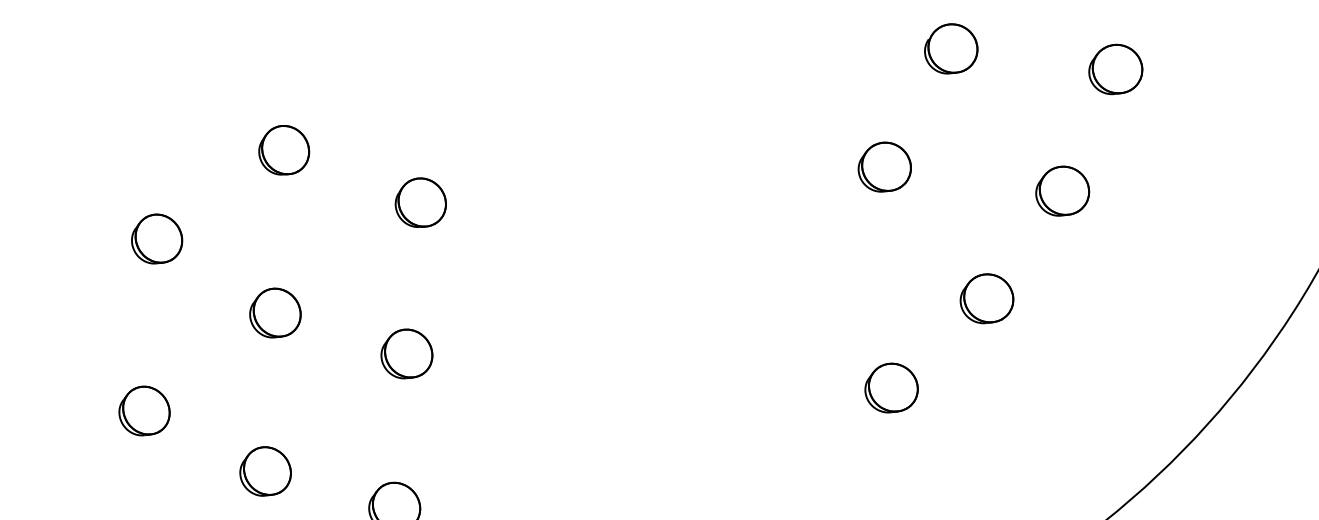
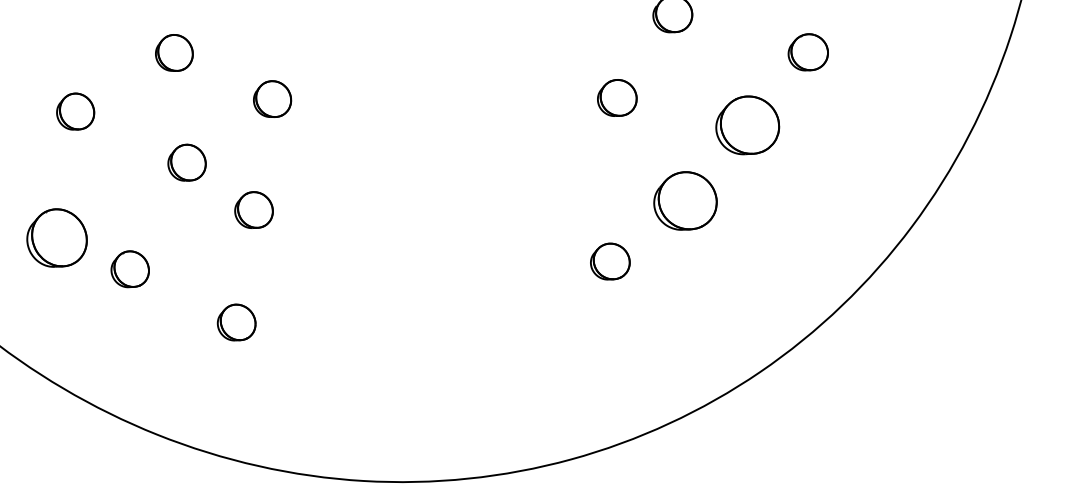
part: (1114, 69) -> (807, 52), moved
part: (1061, 191) -> (746, 125), size x1.6
part: (986, 298) -> (685, 200), size x1.6
part: (274, 312) -> (186, 162), moved
part: (143, 410) -> (56, 237), size x1.6
part: (264, 471) -> (129, 269), moved

